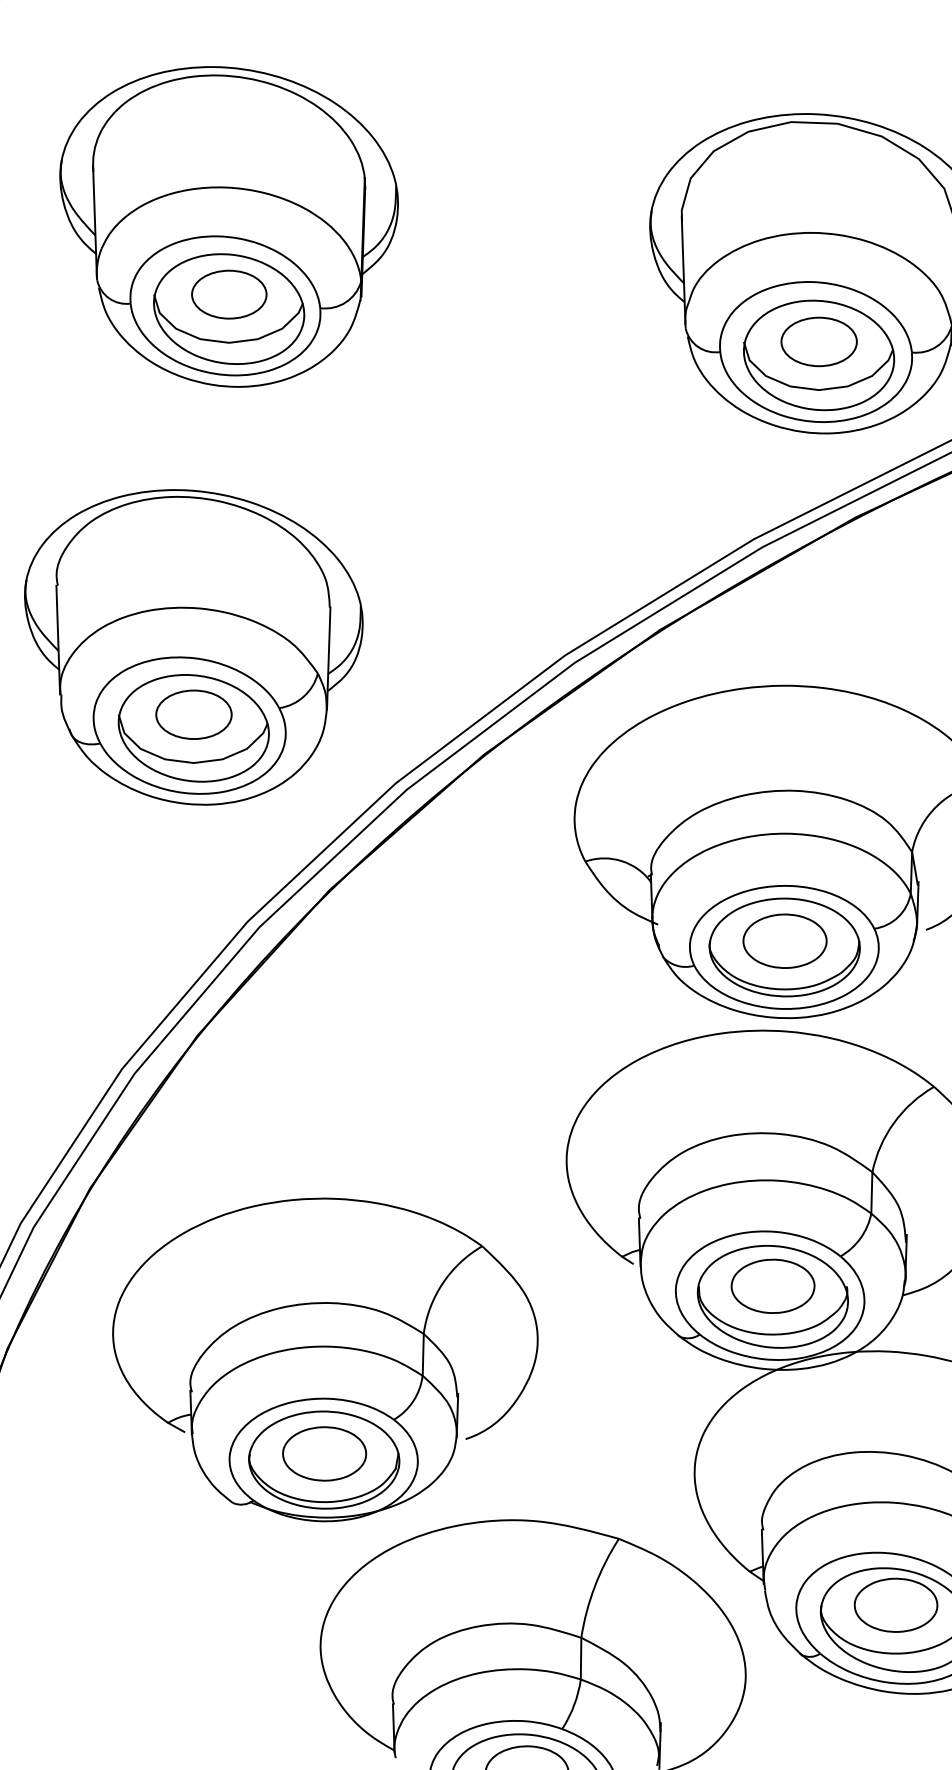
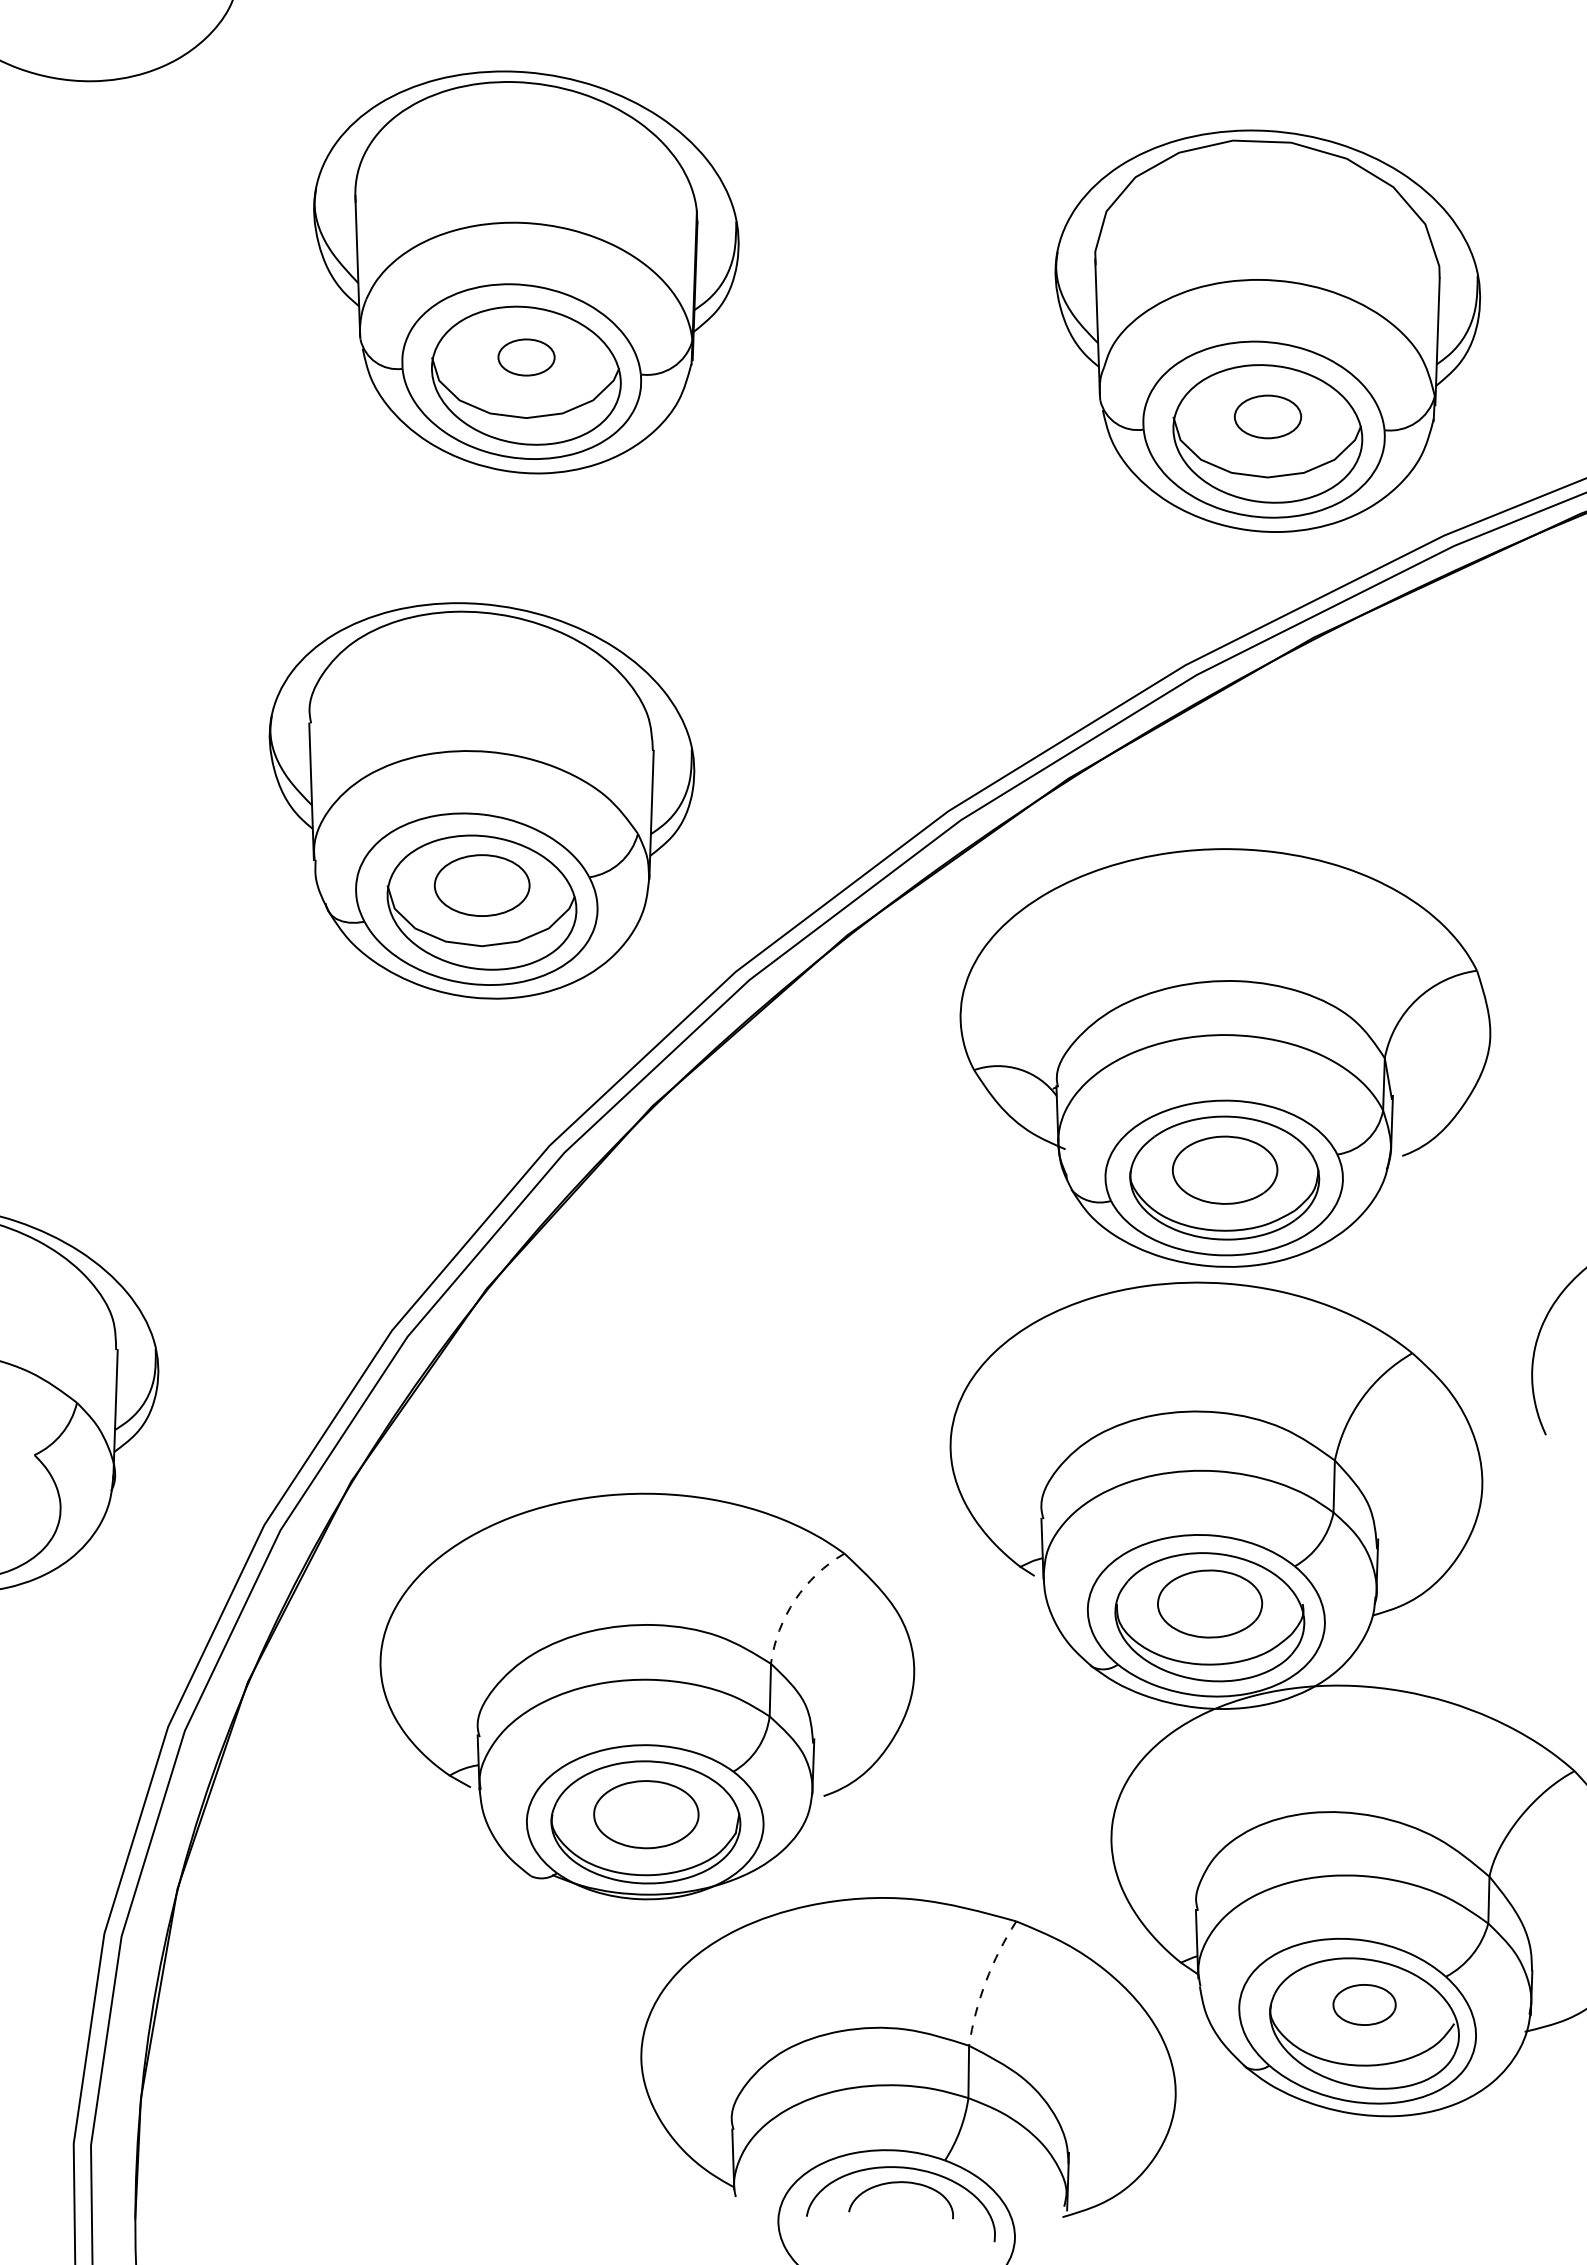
part: (229, 294) -> (526, 357), size x0.6
part: (818, 341) -> (1267, 416), size x0.7
arc: (442, 1283) -> (794, 1600), solid -> dashed
arc: (595, 1586) -> (986, 1981), solid -> dashed
part: (895, 1604) -> (1364, 2004), size x0.6

